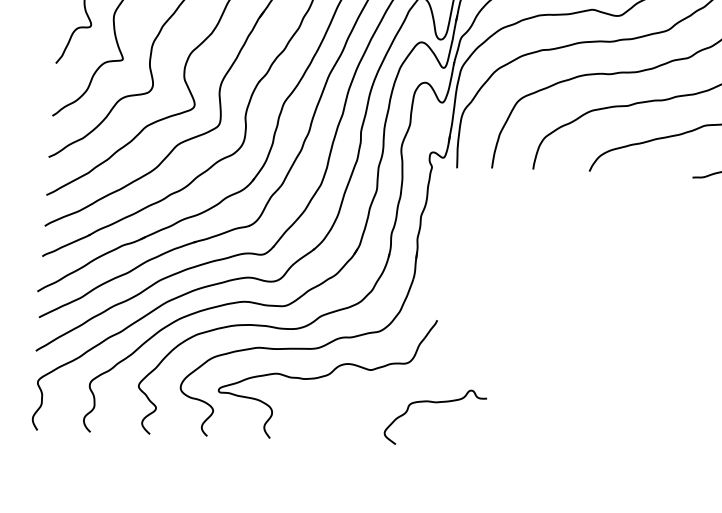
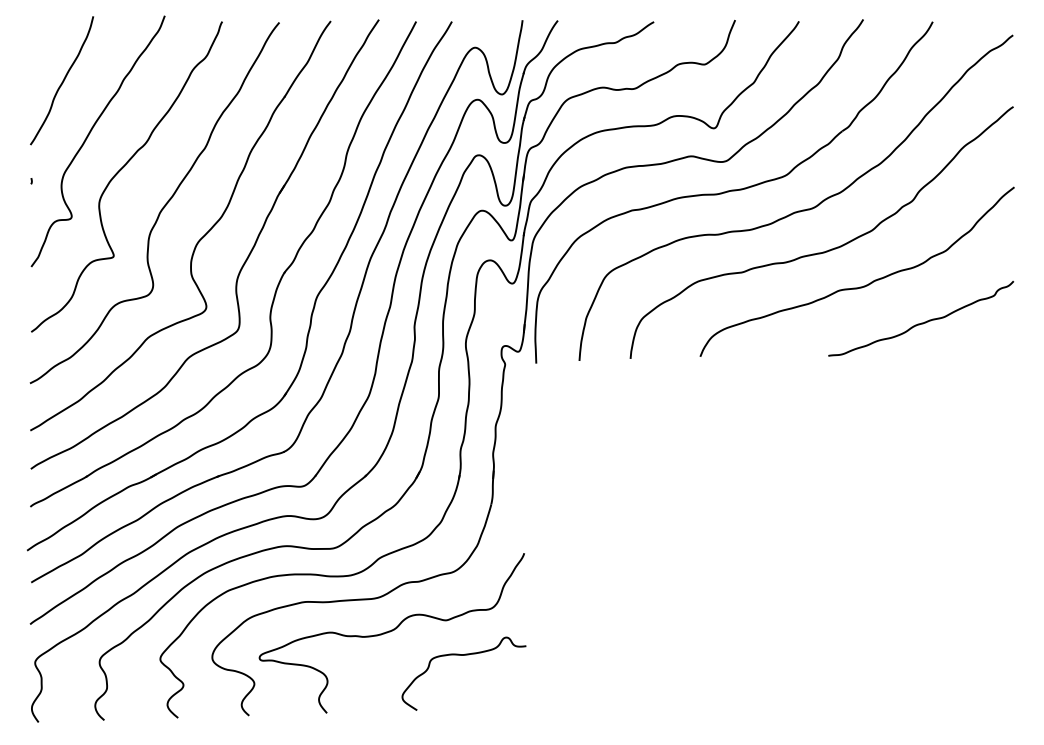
curve: (436, 402) -> (463, 655), moved

